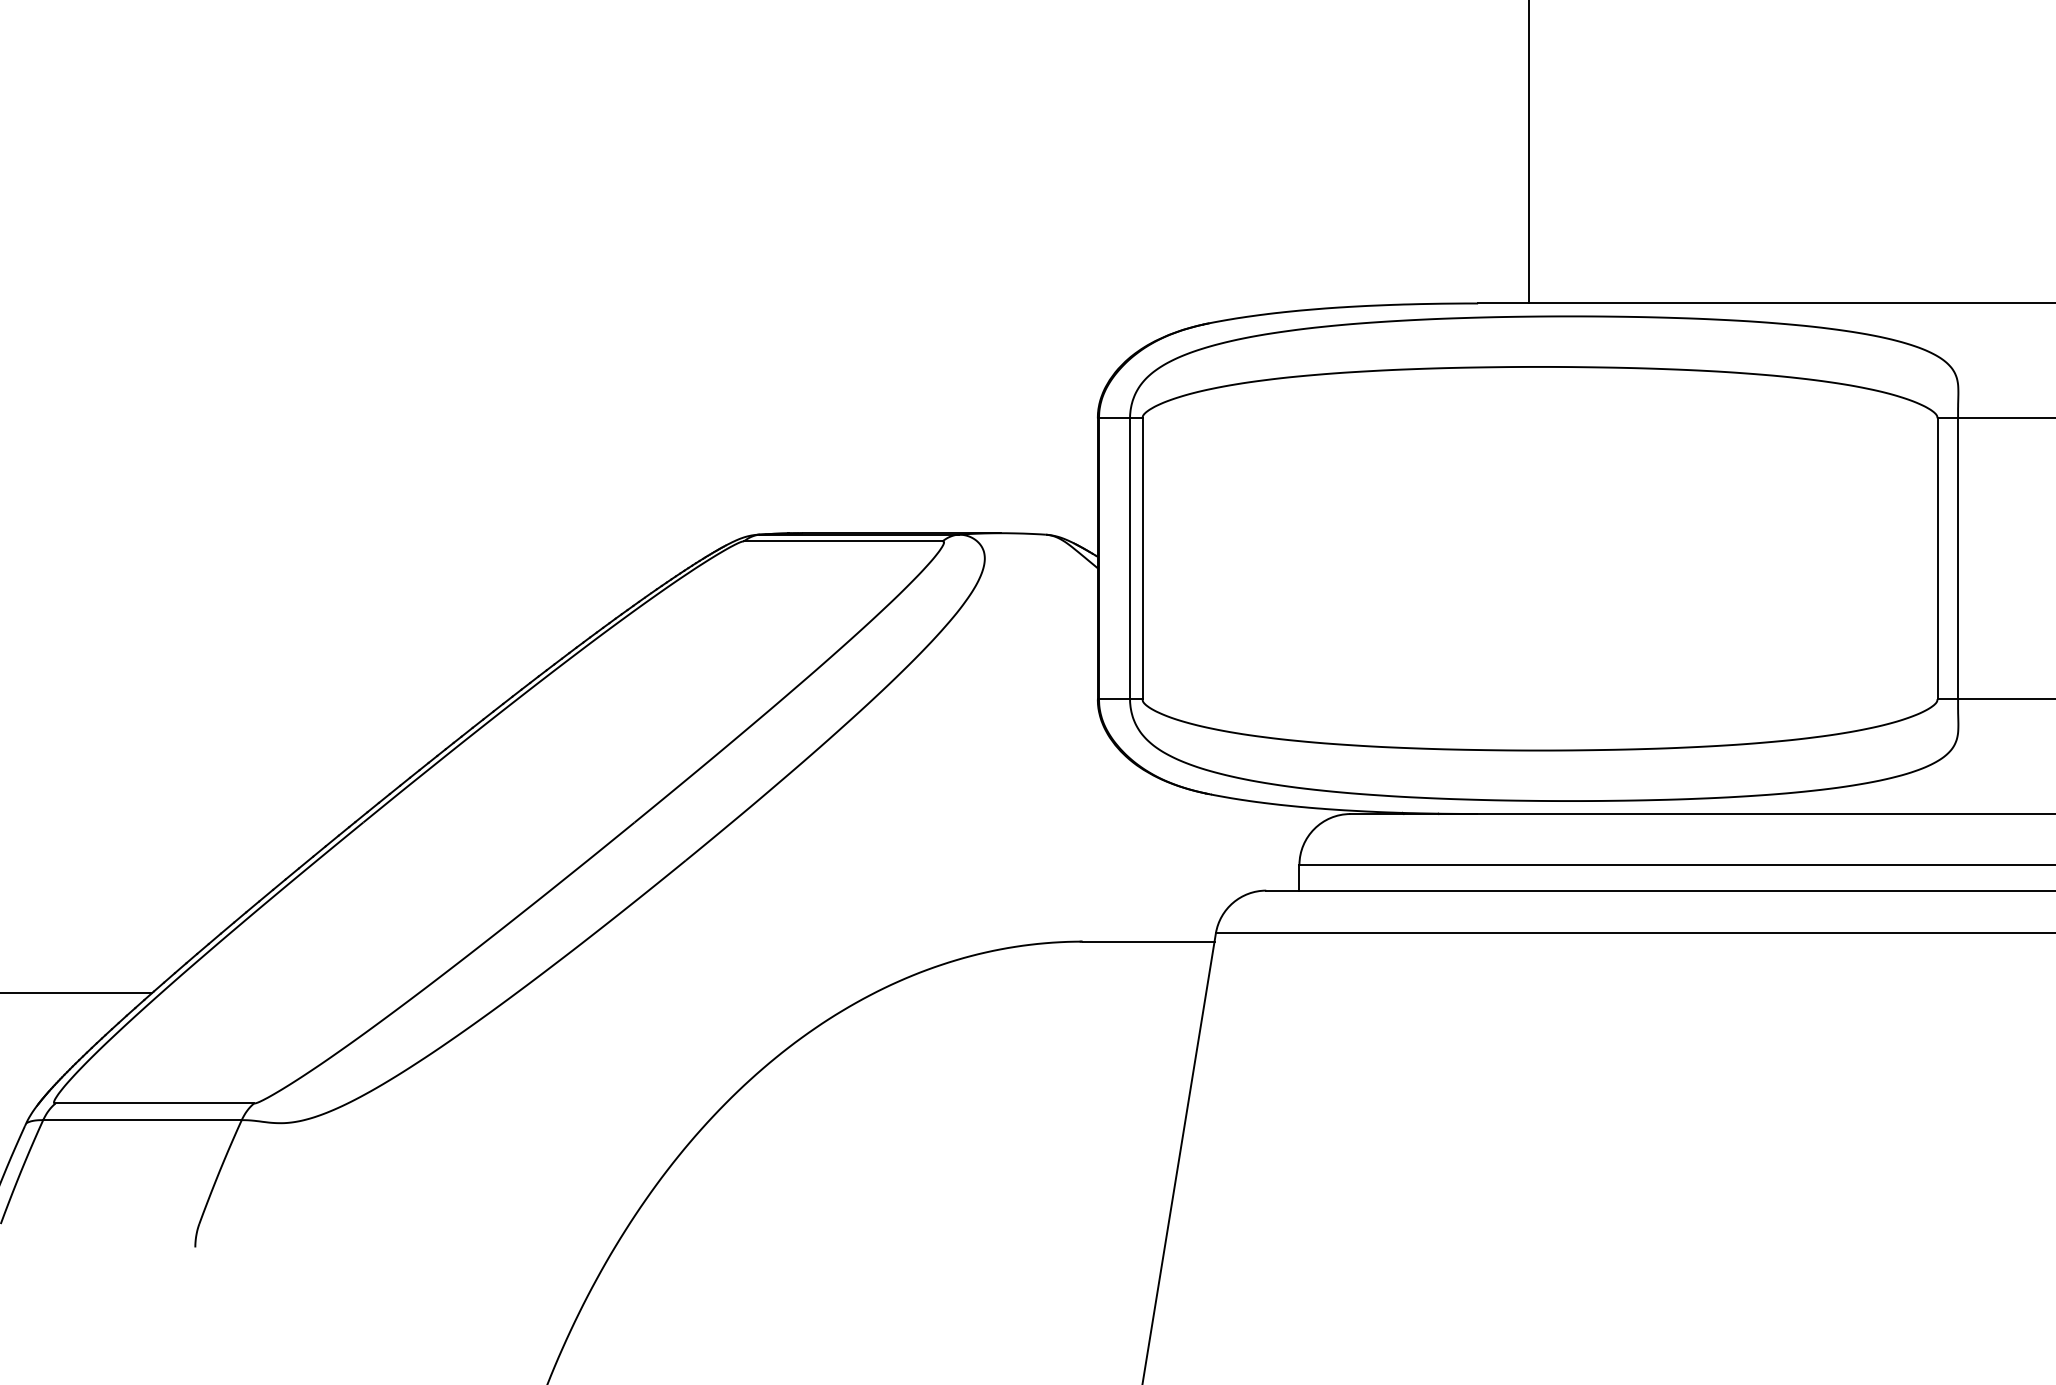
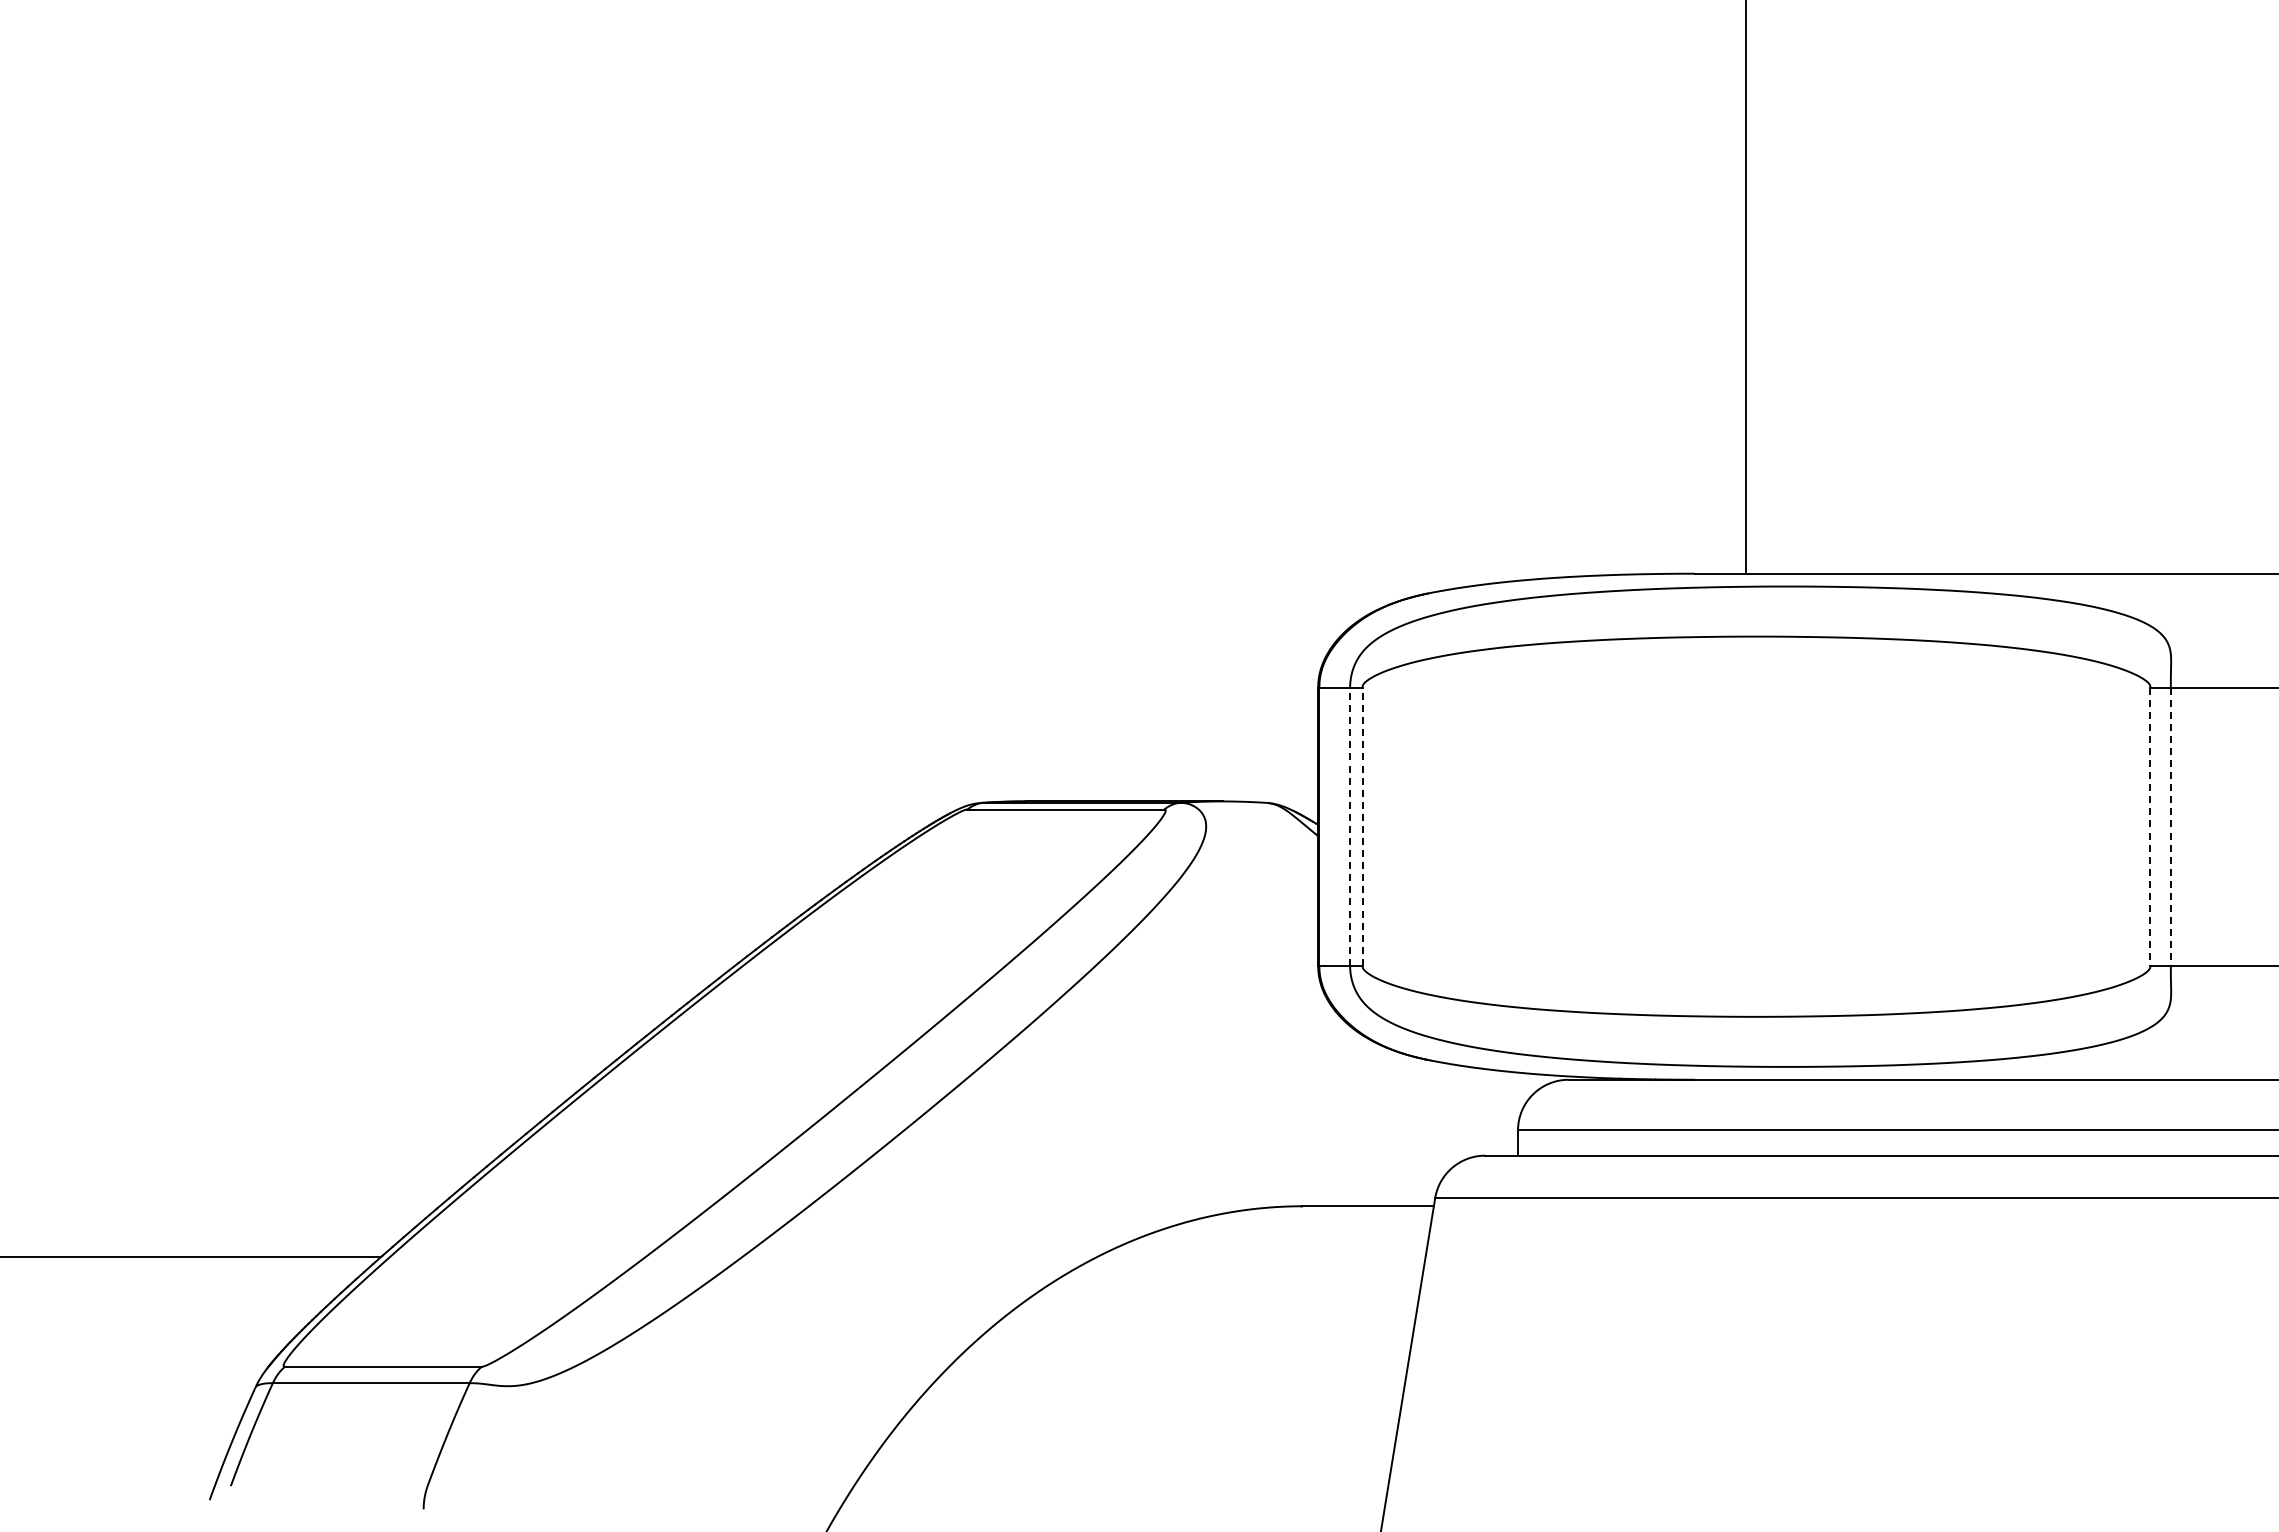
line: (1130, 558) -> (1350, 826), solid -> dashed
line: (1142, 558) -> (1362, 826), solid -> dashed
line: (1937, 559) -> (2150, 827), solid -> dashed
line: (1957, 559) -> (2170, 827), solid -> dashed

